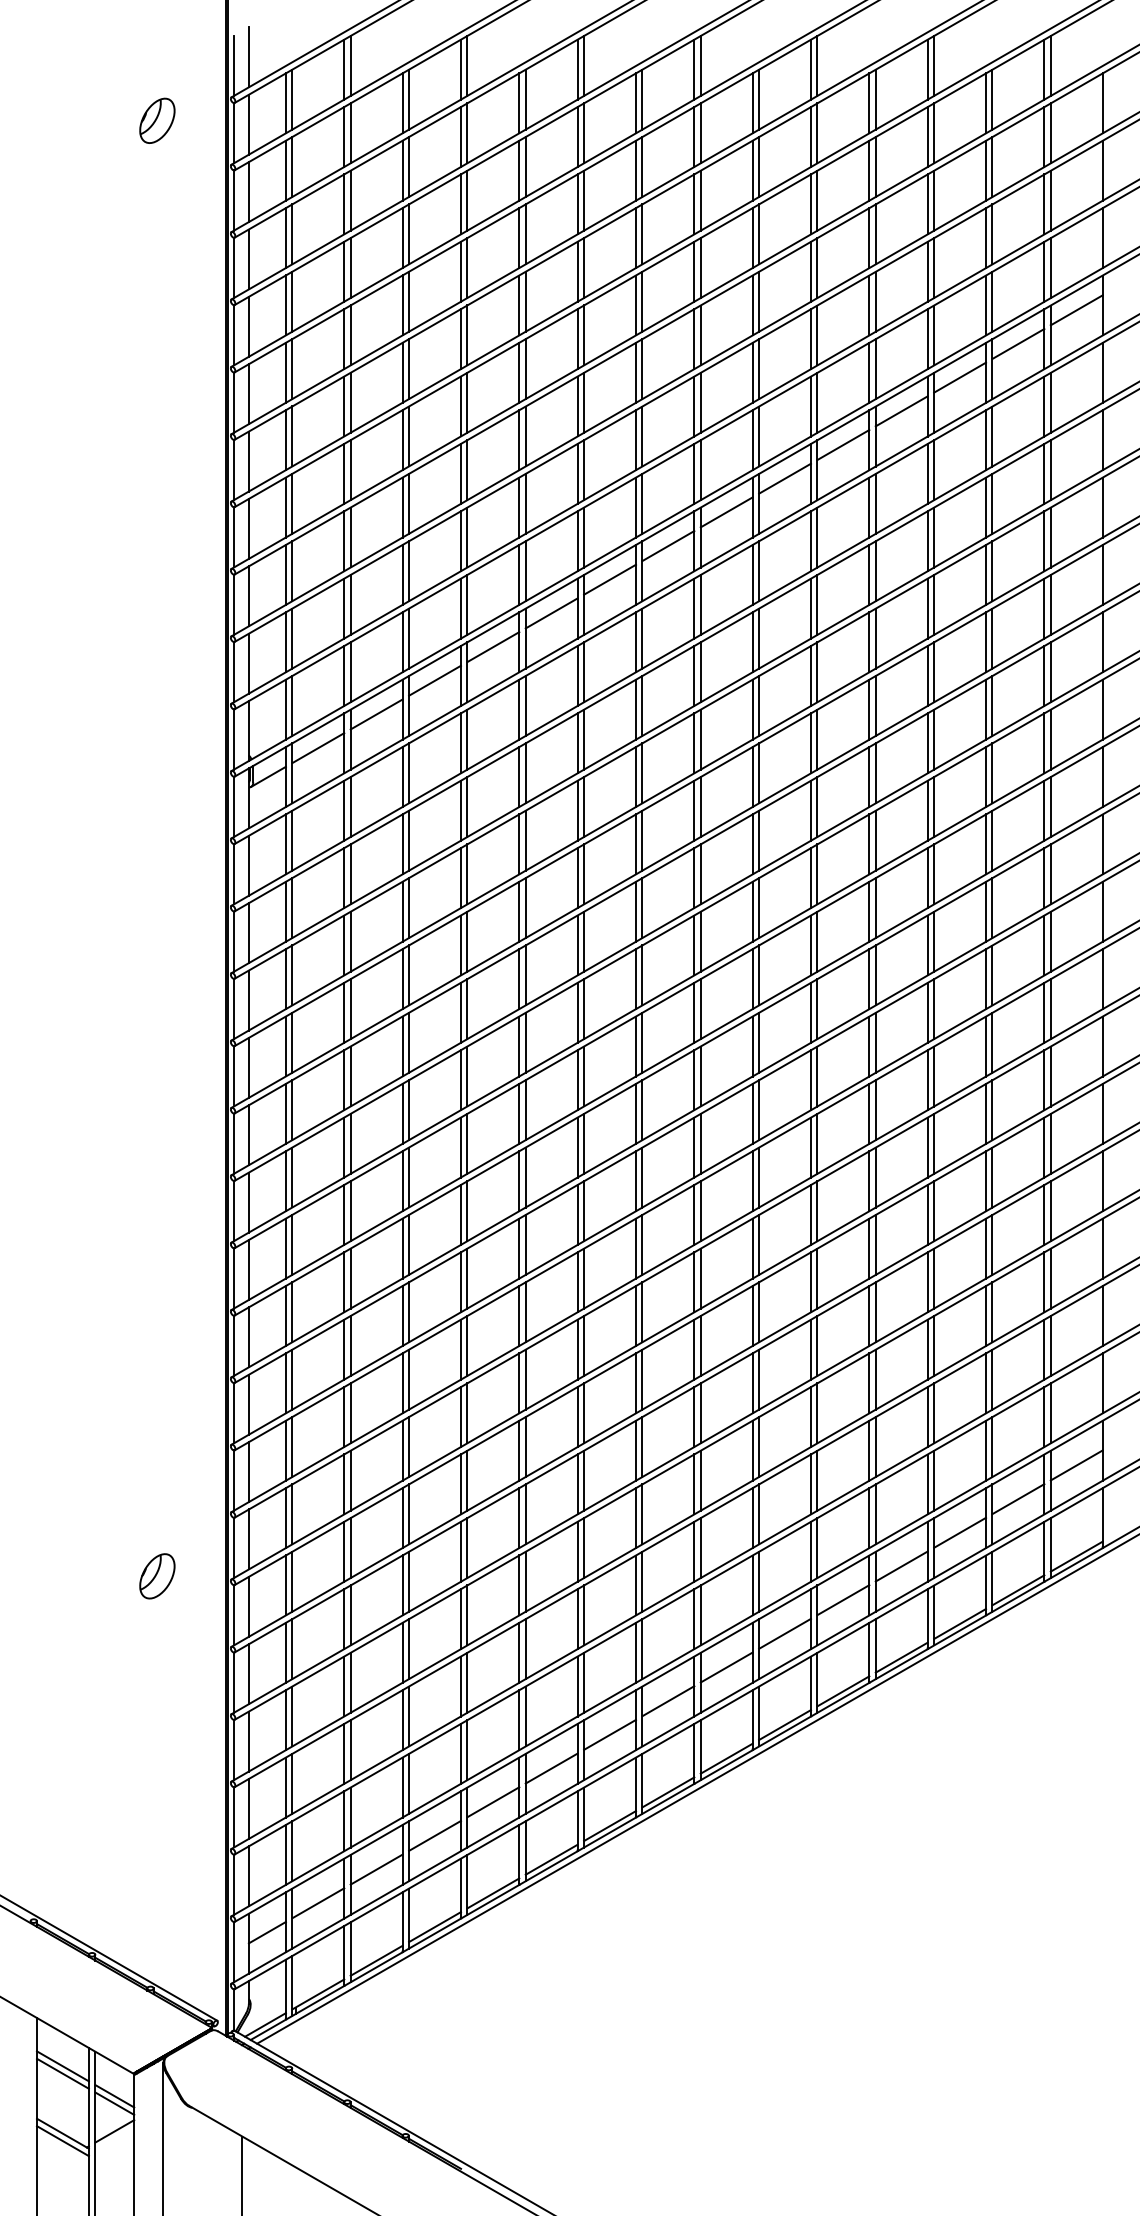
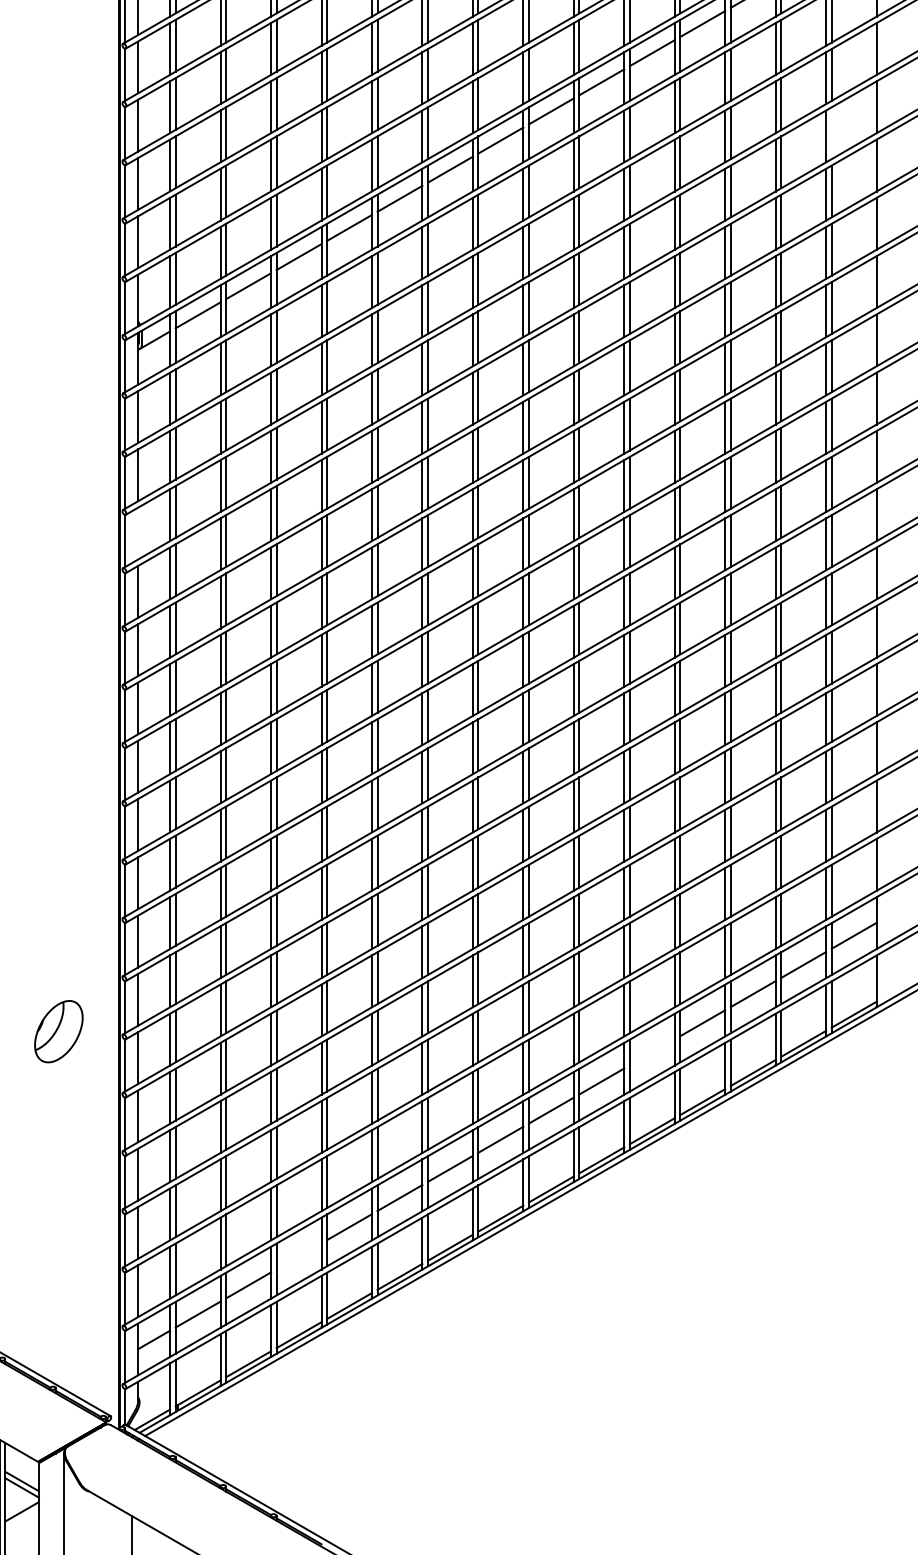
line: (1050, 537) -> (831, 133), removed
line: (248, 1000) -> (137, 533), removed
part: (157, 1576) -> (58, 1031), size x1.6
line: (843, 1600) -> (652, 1052), removed
line: (434, 1835) -> (298, 1255), removed

